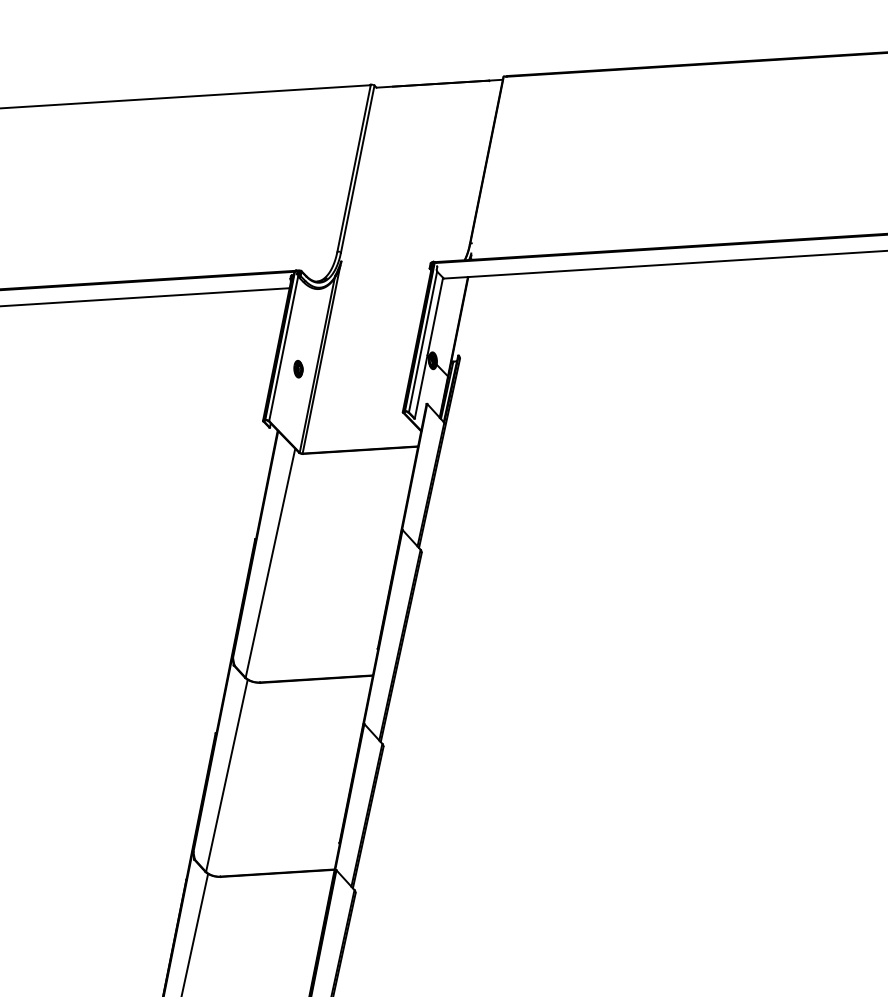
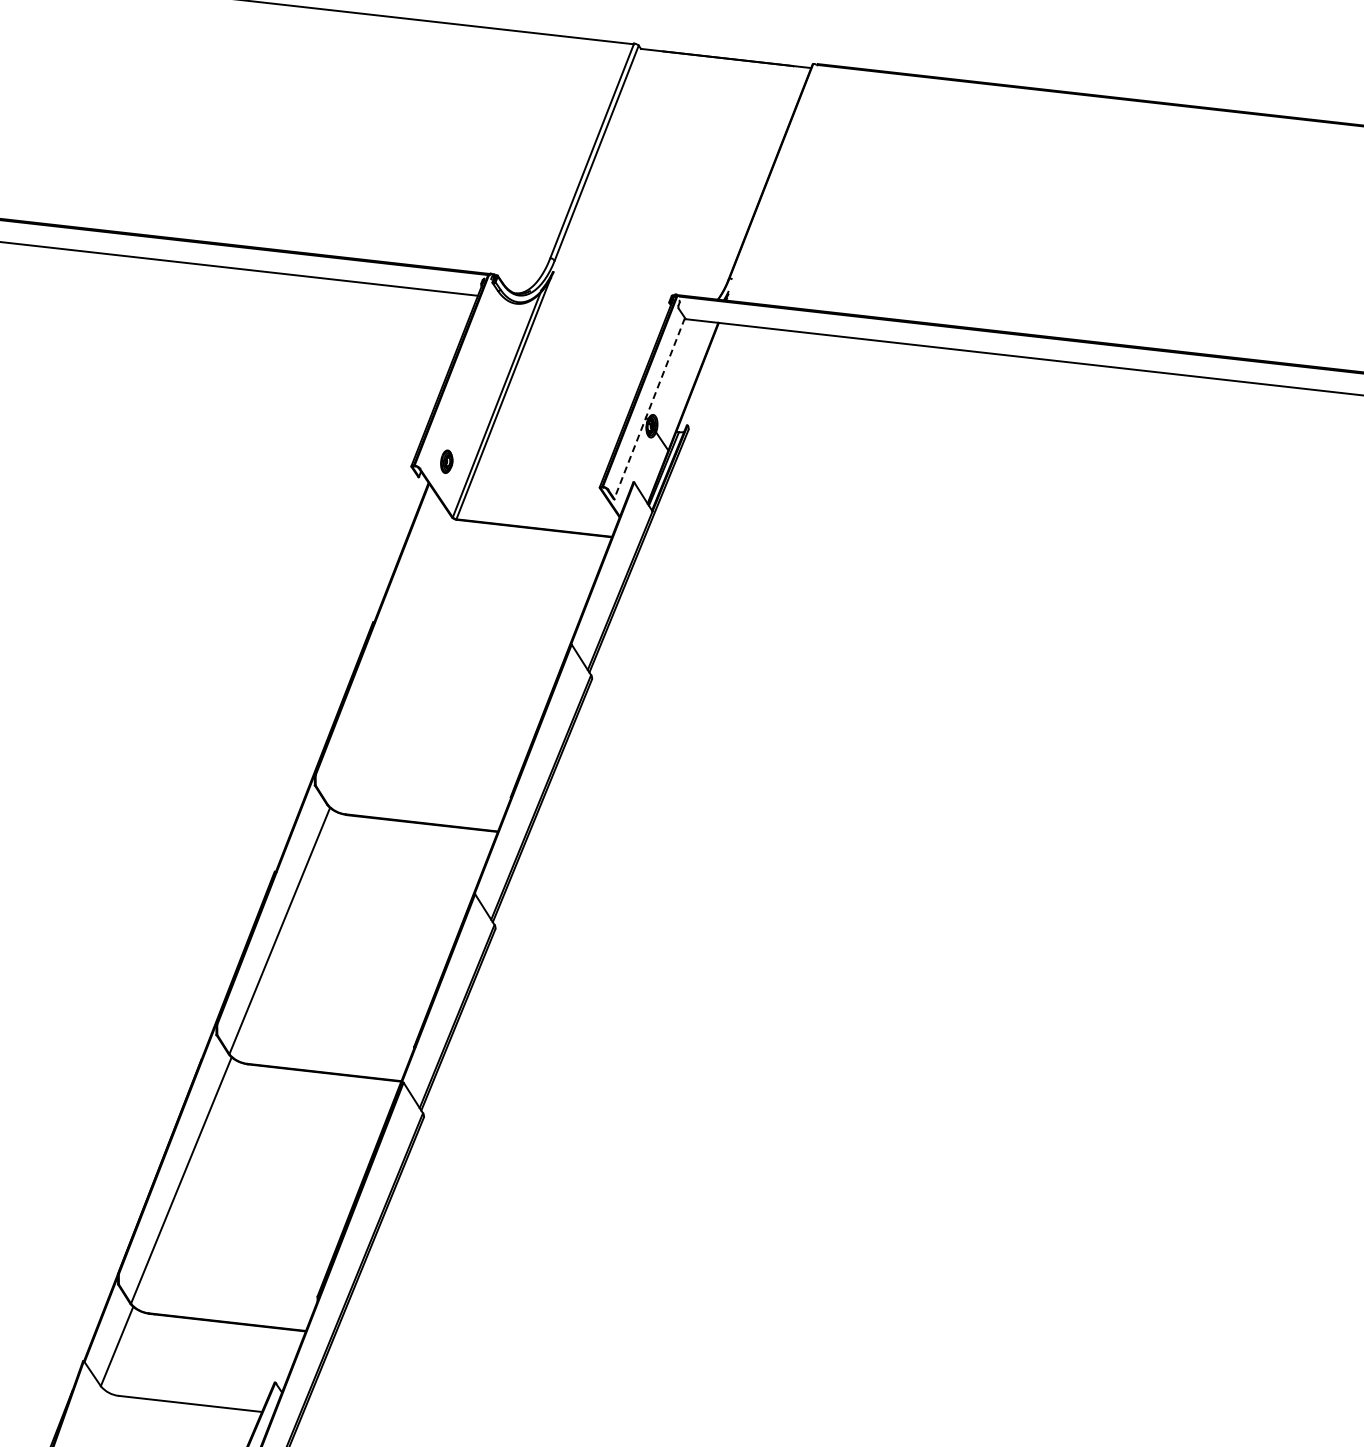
line: (422, 341) -> (642, 398), removed
line: (283, 346) -> (456, 372), removed
line: (428, 348) -> (649, 408), solid -> dashed
part: (298, 368) -> (446, 461), moved
line: (270, 562) -> (387, 657), removed

